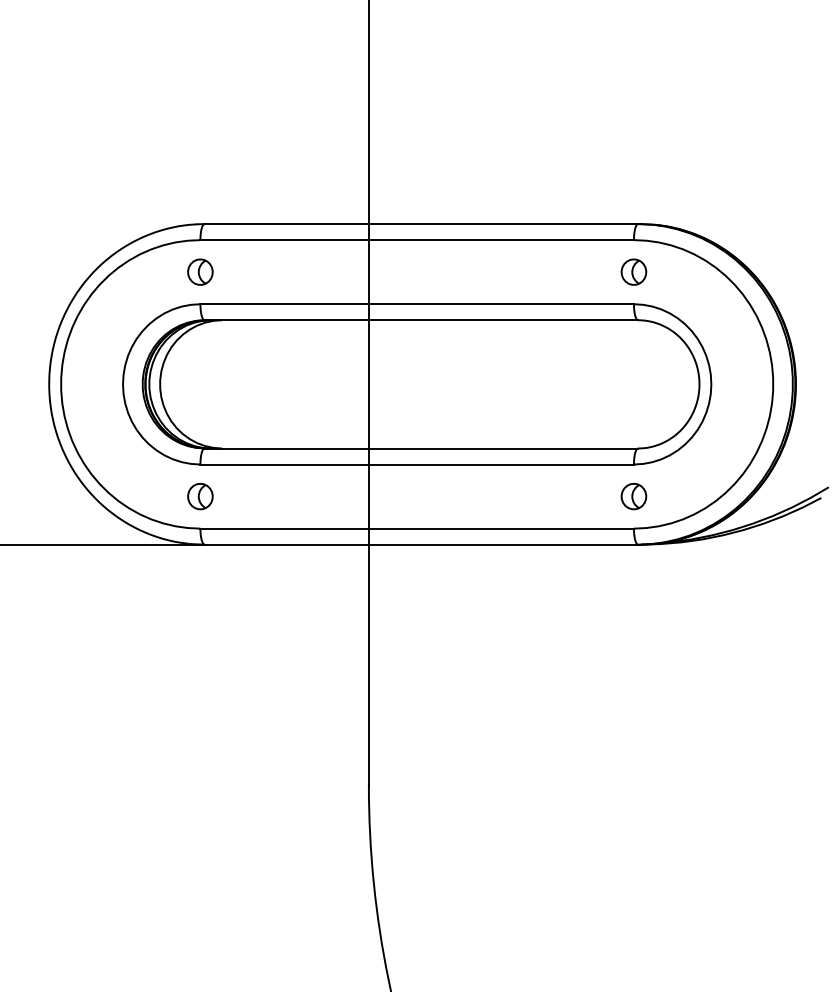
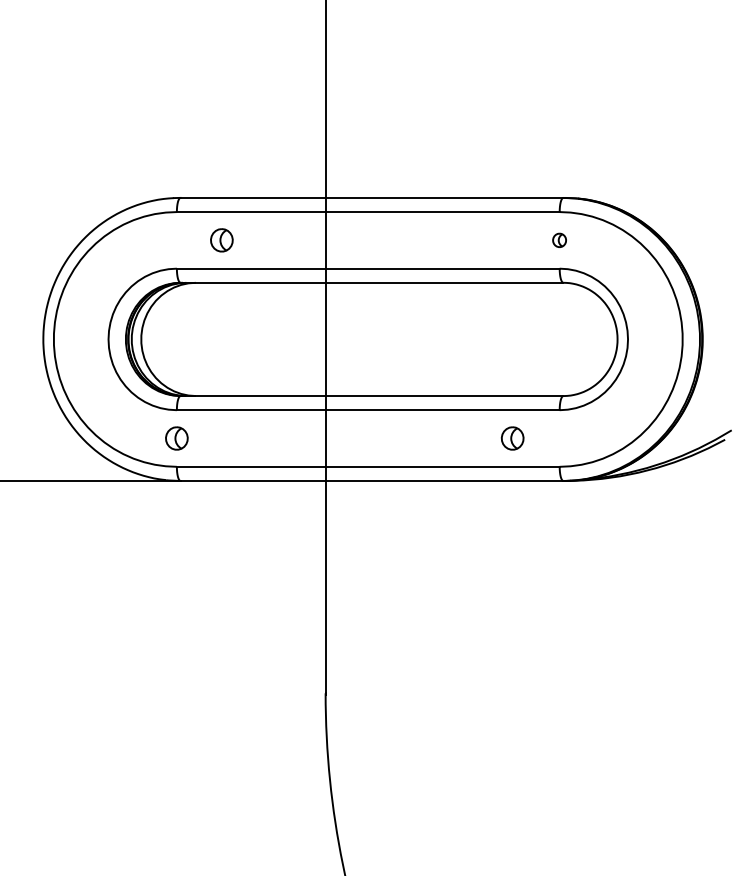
part: (199, 272) -> (221, 240), moved
part: (633, 272) -> (559, 240), size x0.6
part: (633, 496) -> (512, 438), moved

